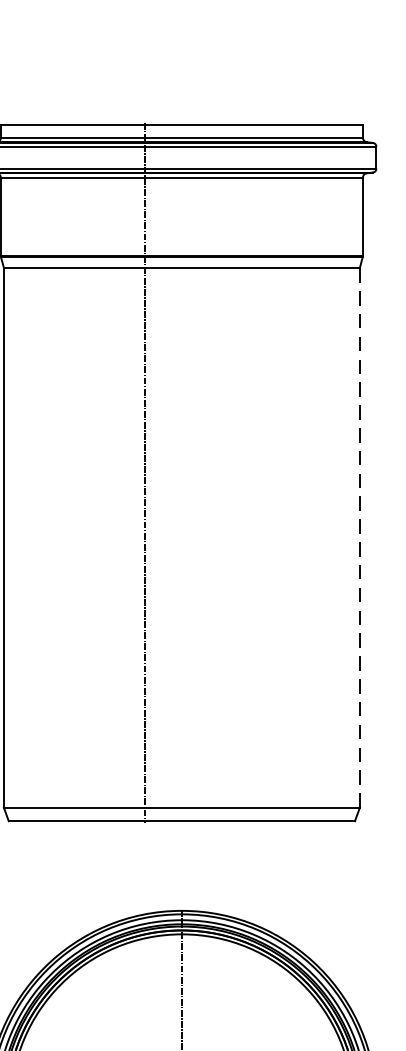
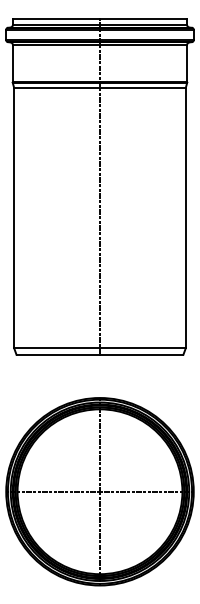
line: (145, 472) -> (100, 186), moved
line: (359, 536) -> (185, 217), dashed -> solid

